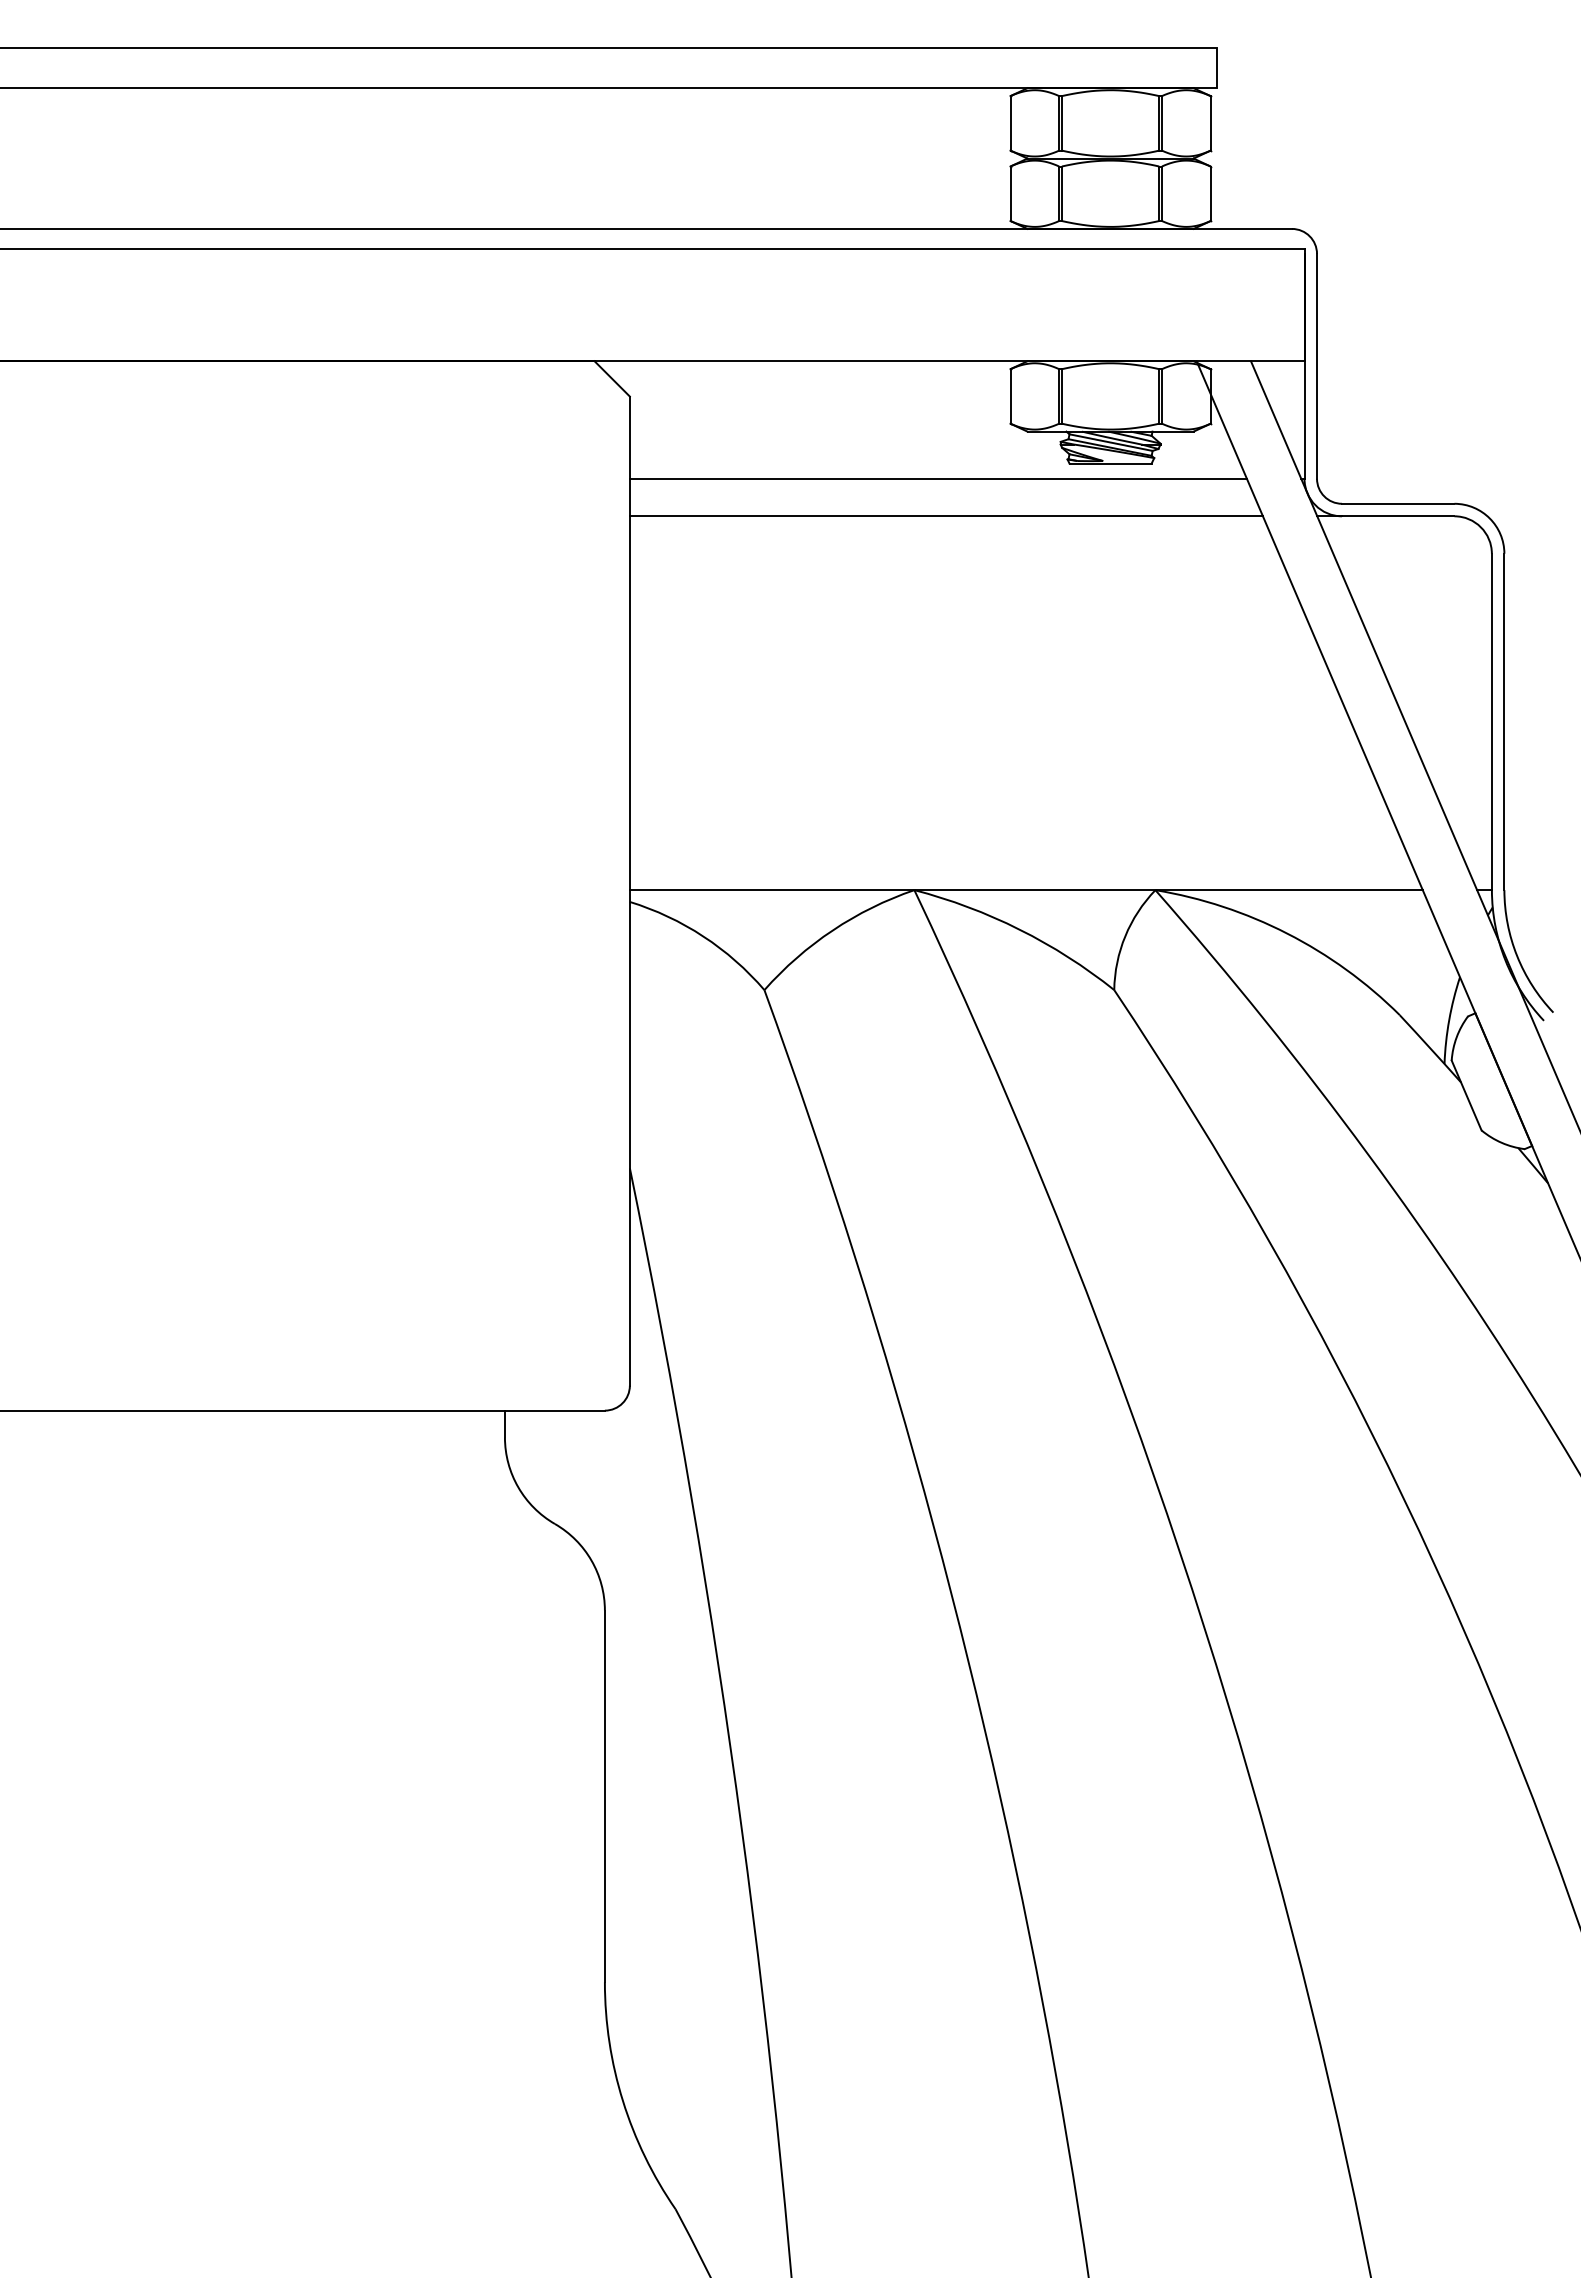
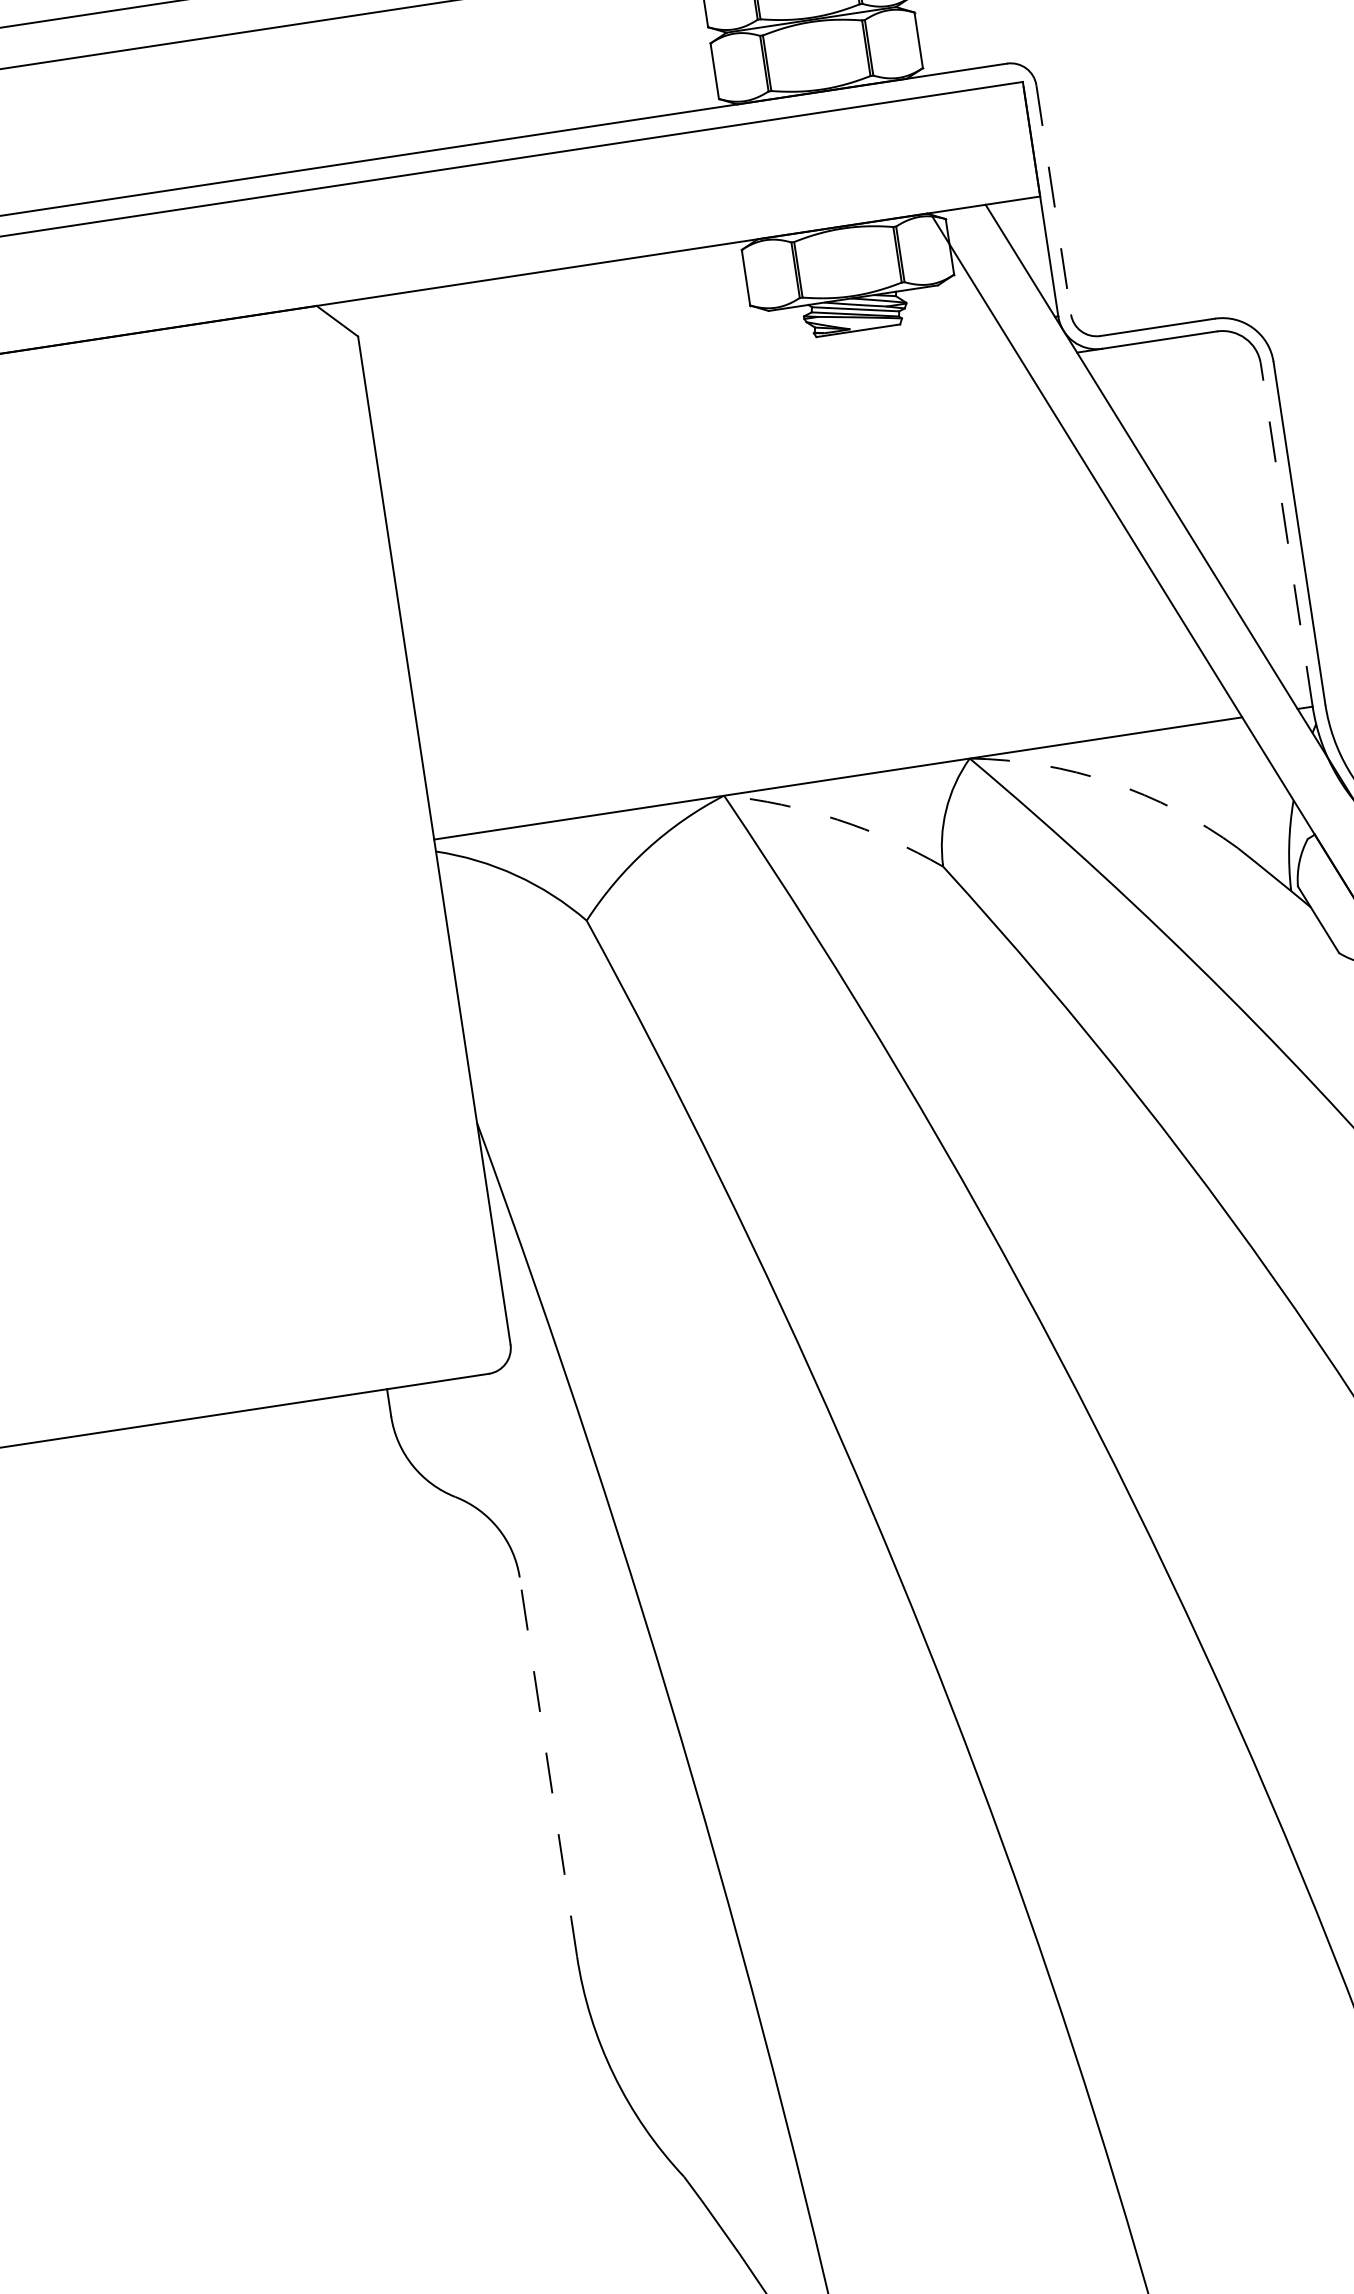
line: (1317, 366) -> (1054, 199), solid -> dashed
line: (937, 478) -> (684, 372), removed
line: (945, 516) -> (698, 410), removed
line: (1491, 721) -> (1286, 534), solid -> dashed
arc: (1019, 929) -> (837, 819), solid -> dashed
arc: (1287, 933) -> (1111, 782), solid -> dashed
line: (604, 1796) -> (548, 1767), solid -> dashed

